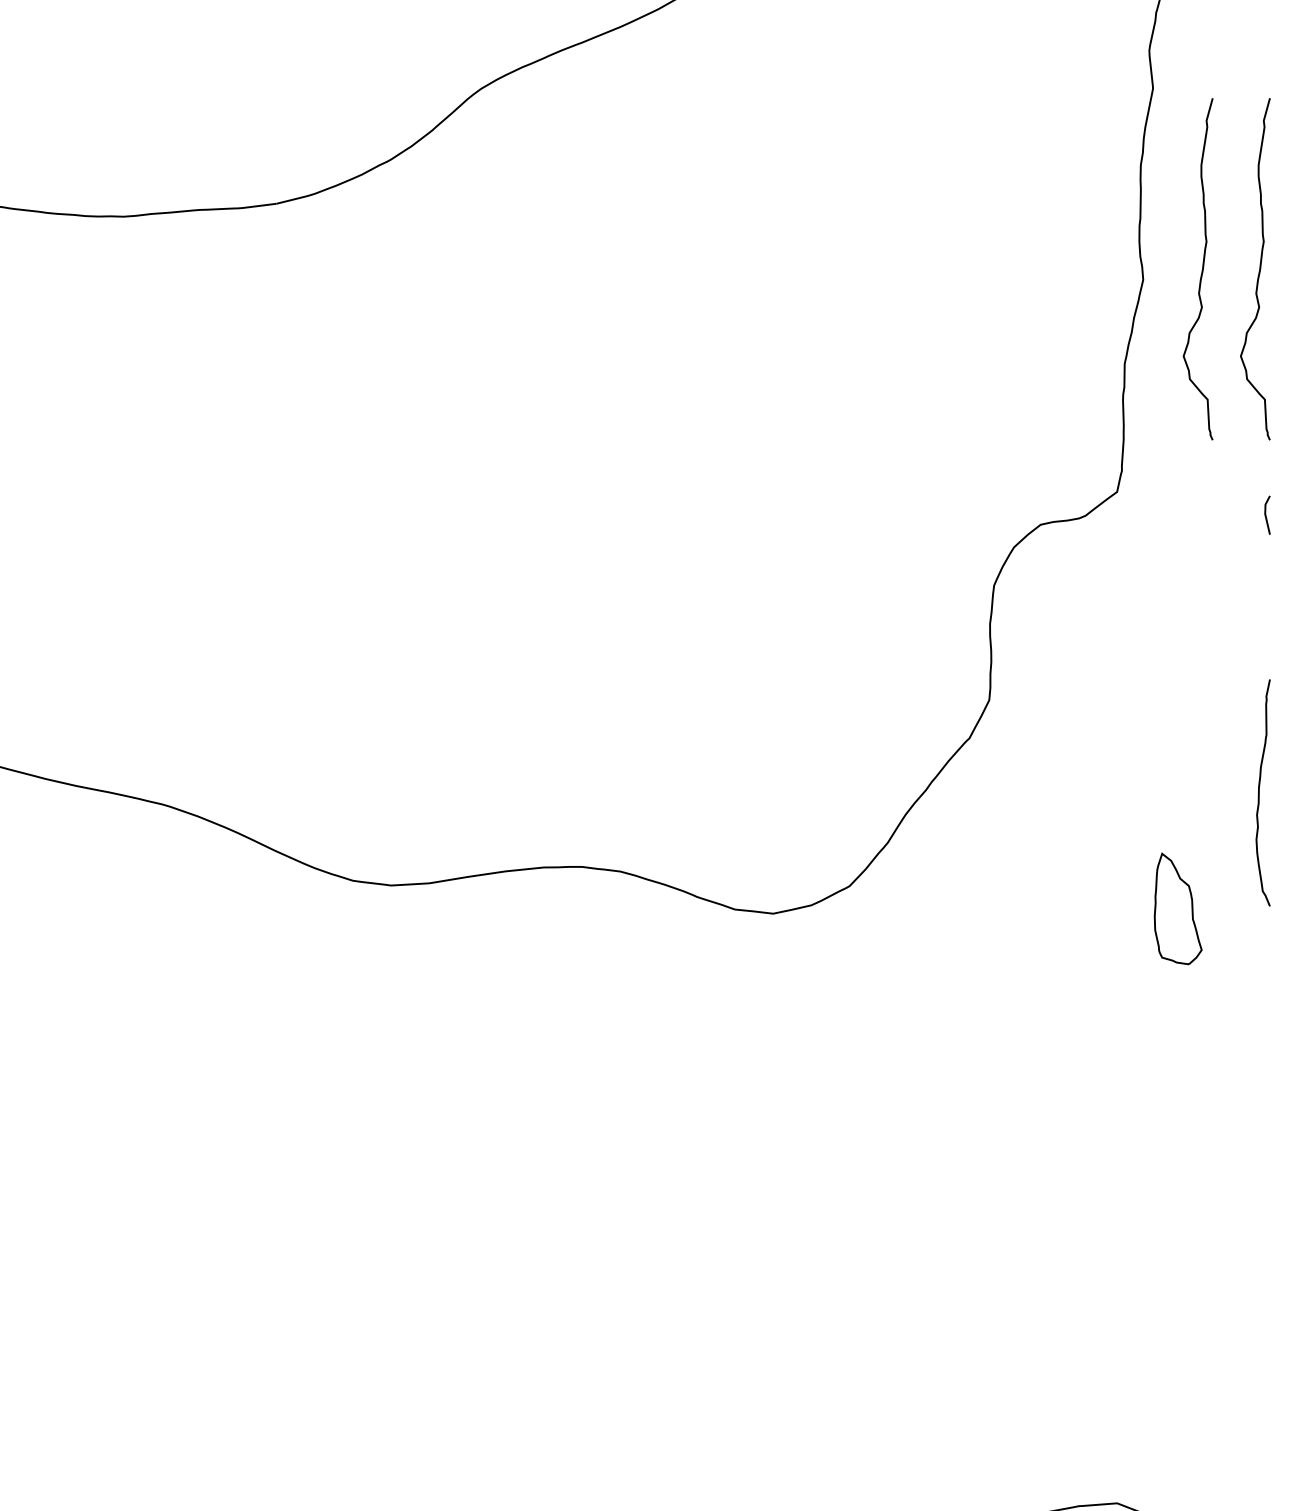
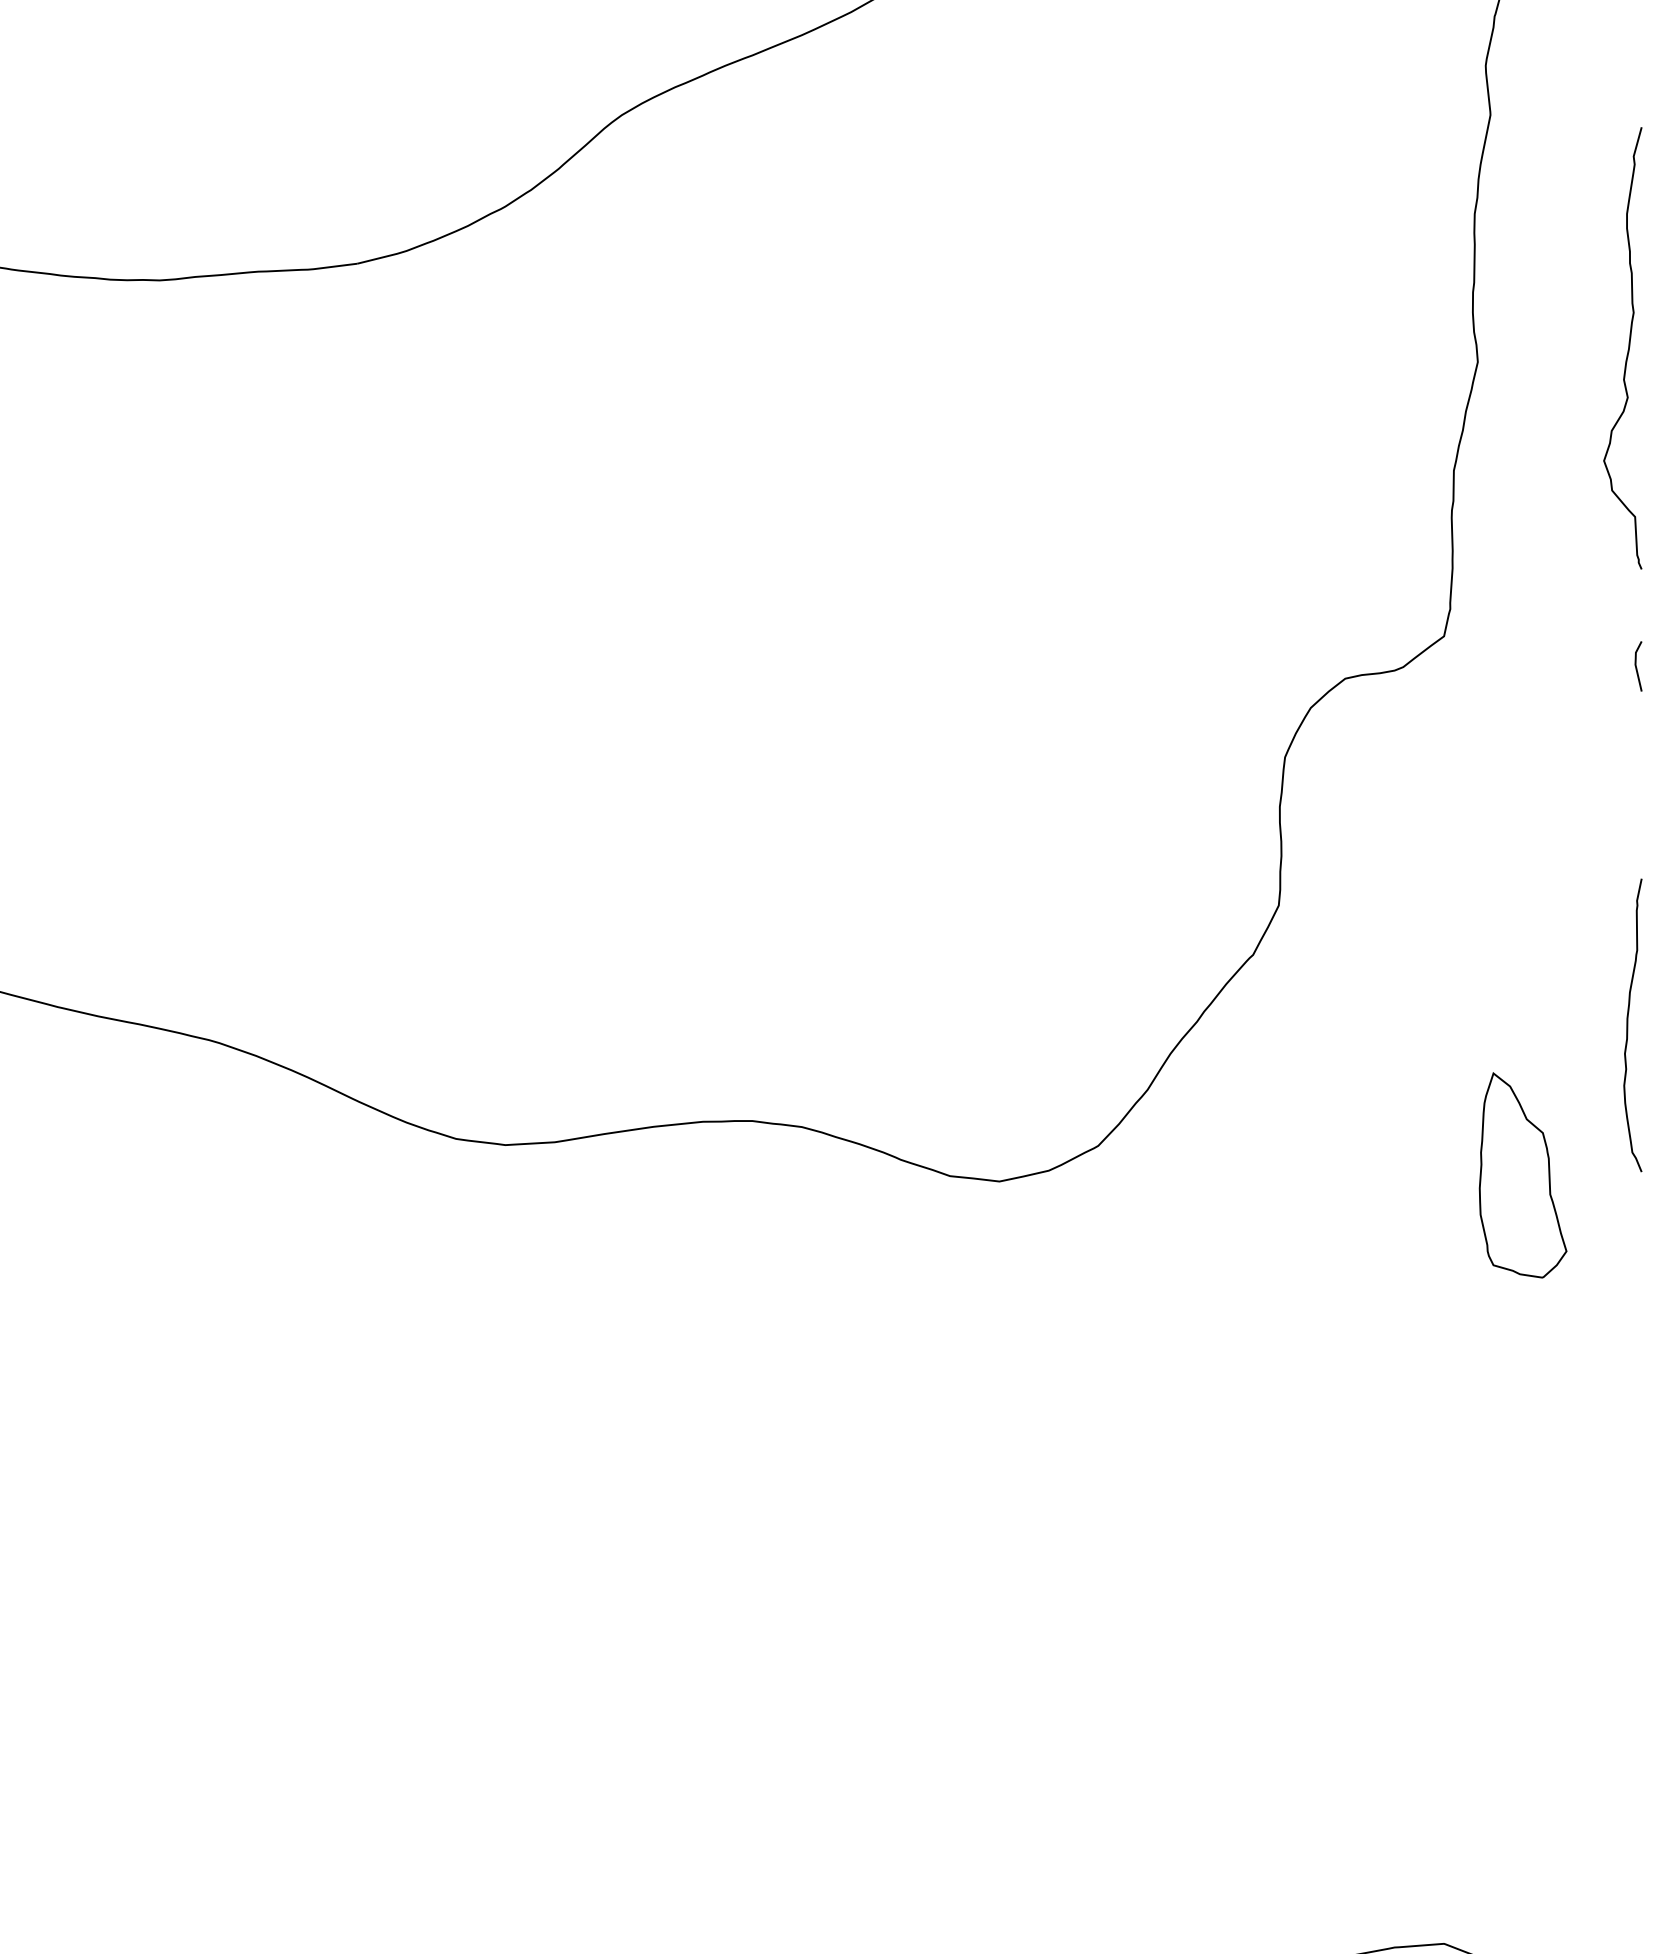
curve: (1201, 270) -> (1553, 350), removed
part: (1177, 909) -> (1522, 1175), size x1.43

